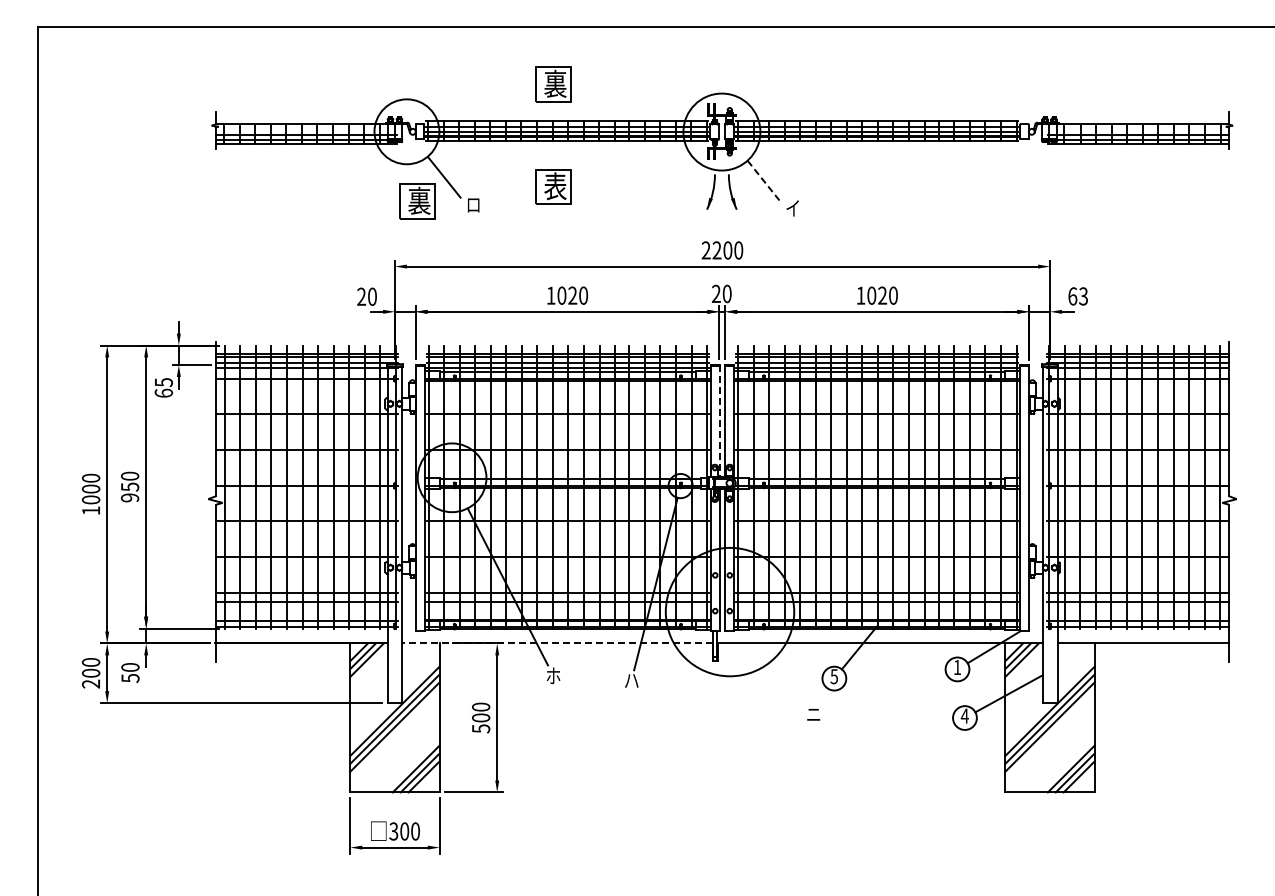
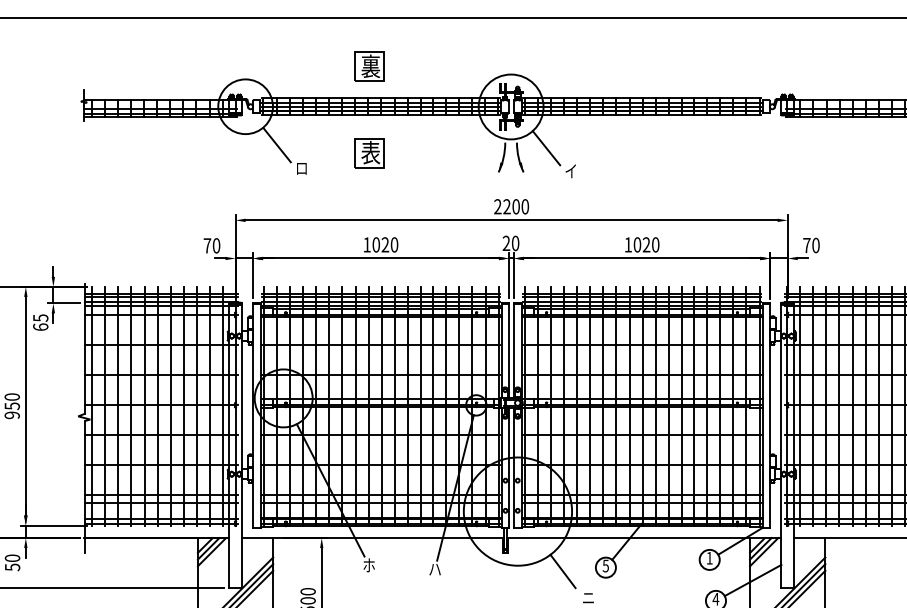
line: (763, 180) -> (546, 147), dashed -> solid
part: (417, 201) -> (254, 165), removed
text: (361, 296) -> (207, 245), 20 -> 70
text: (1078, 296) -> (811, 245), 63 -> 70
line: (719, 421) -> (509, 350), dashed -> solid
line: (557, 643) -> (372, 538), dashed -> solid
line: (783, 682) -> (563, 570), added

